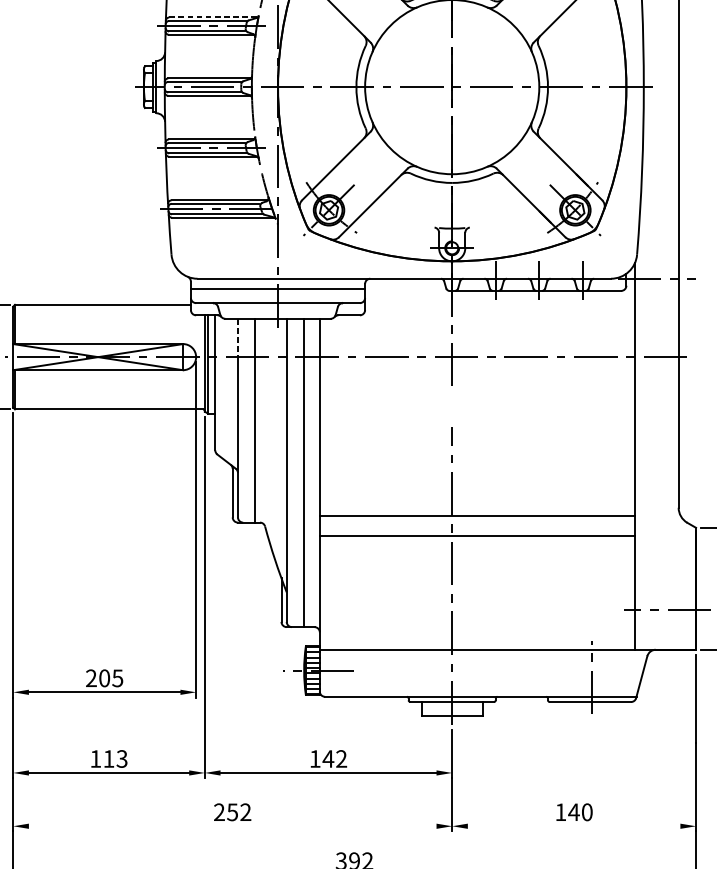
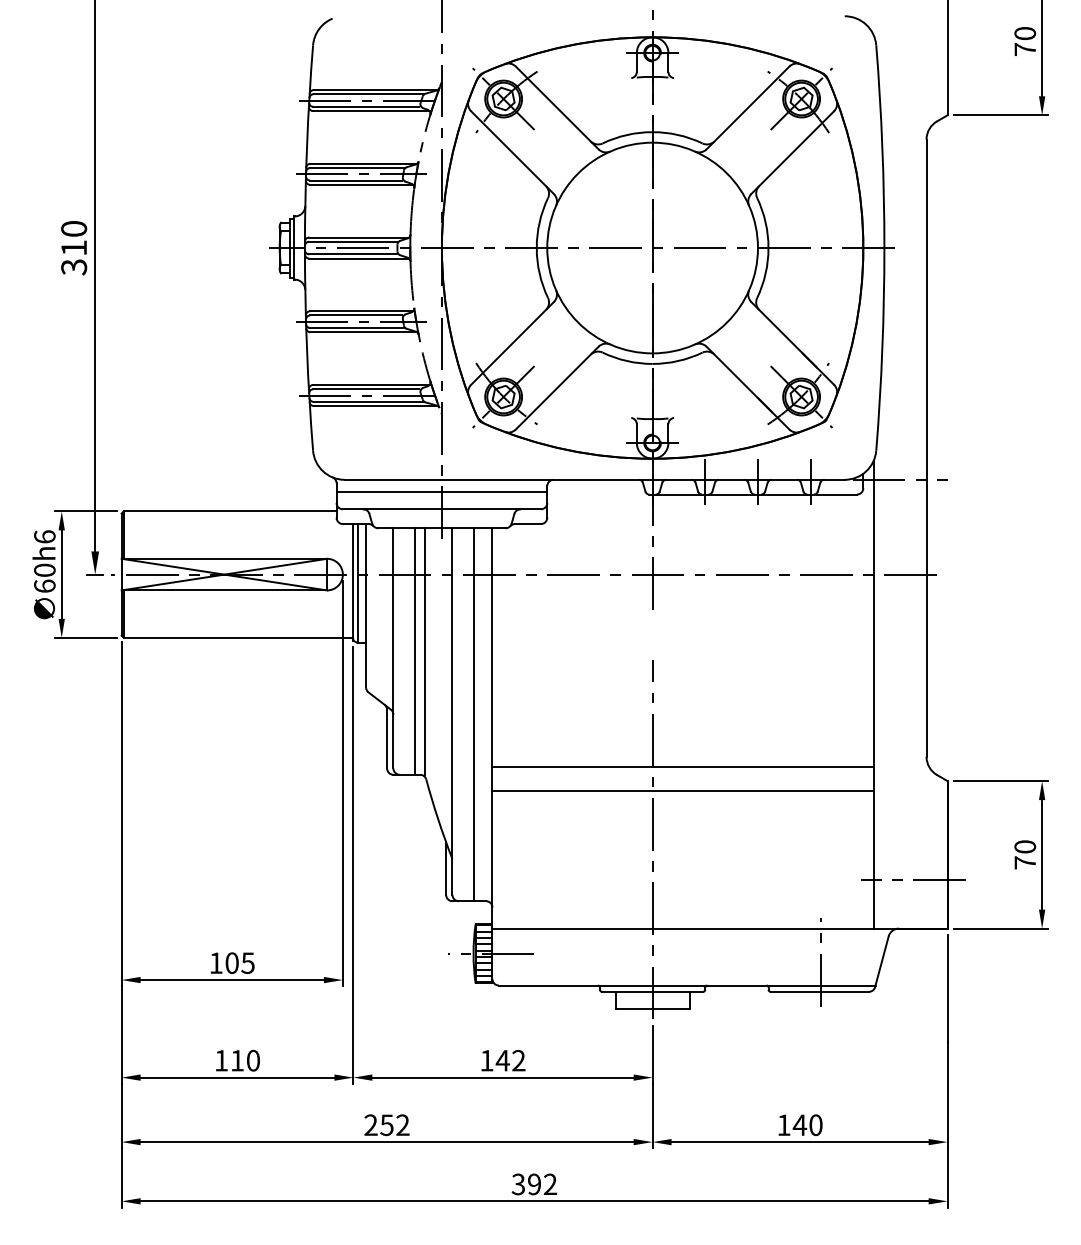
line: (214, 17) -> (364, 163), dashed -> solid
line: (237, 338) -> (393, 551), dashed -> solid
line: (264, 420) -> (425, 651), added
text: (90, 677) -> (215, 962), 205 -> 105
text: (121, 758) -> (252, 1060), 113 -> 110
line: (232, 826) -> (386, 1142), added
line: (573, 826) -> (799, 1142), added

